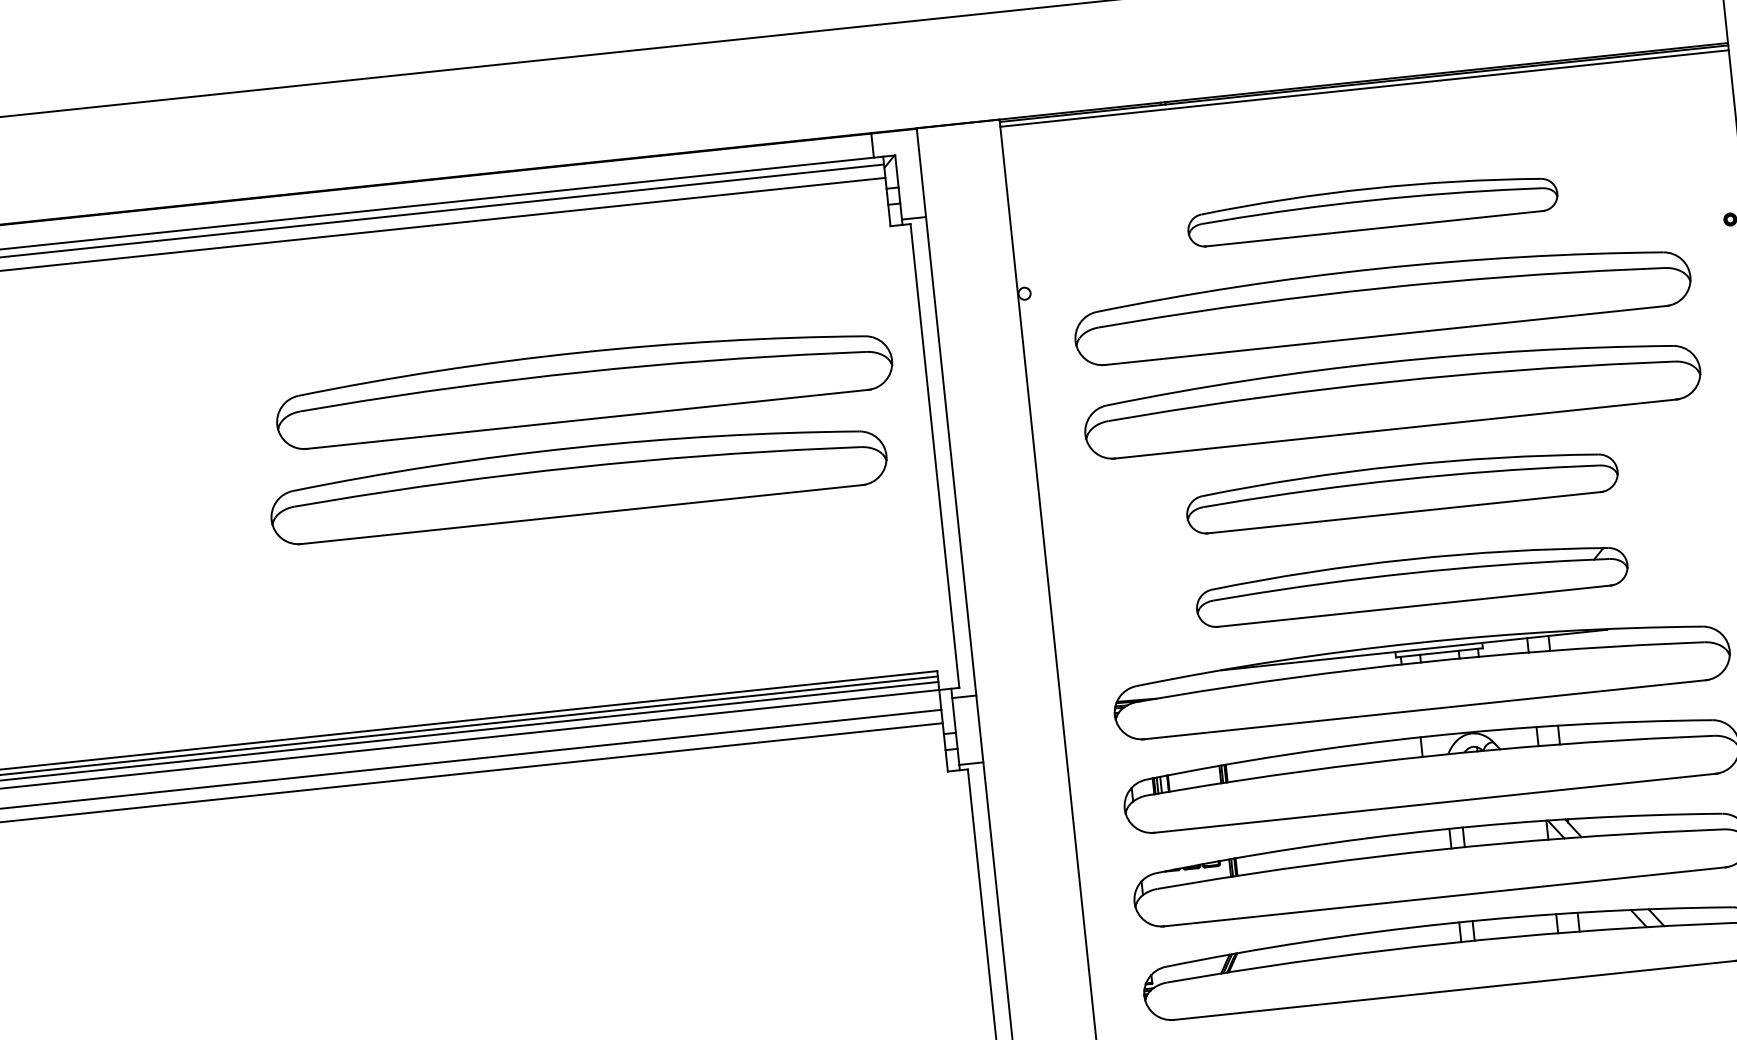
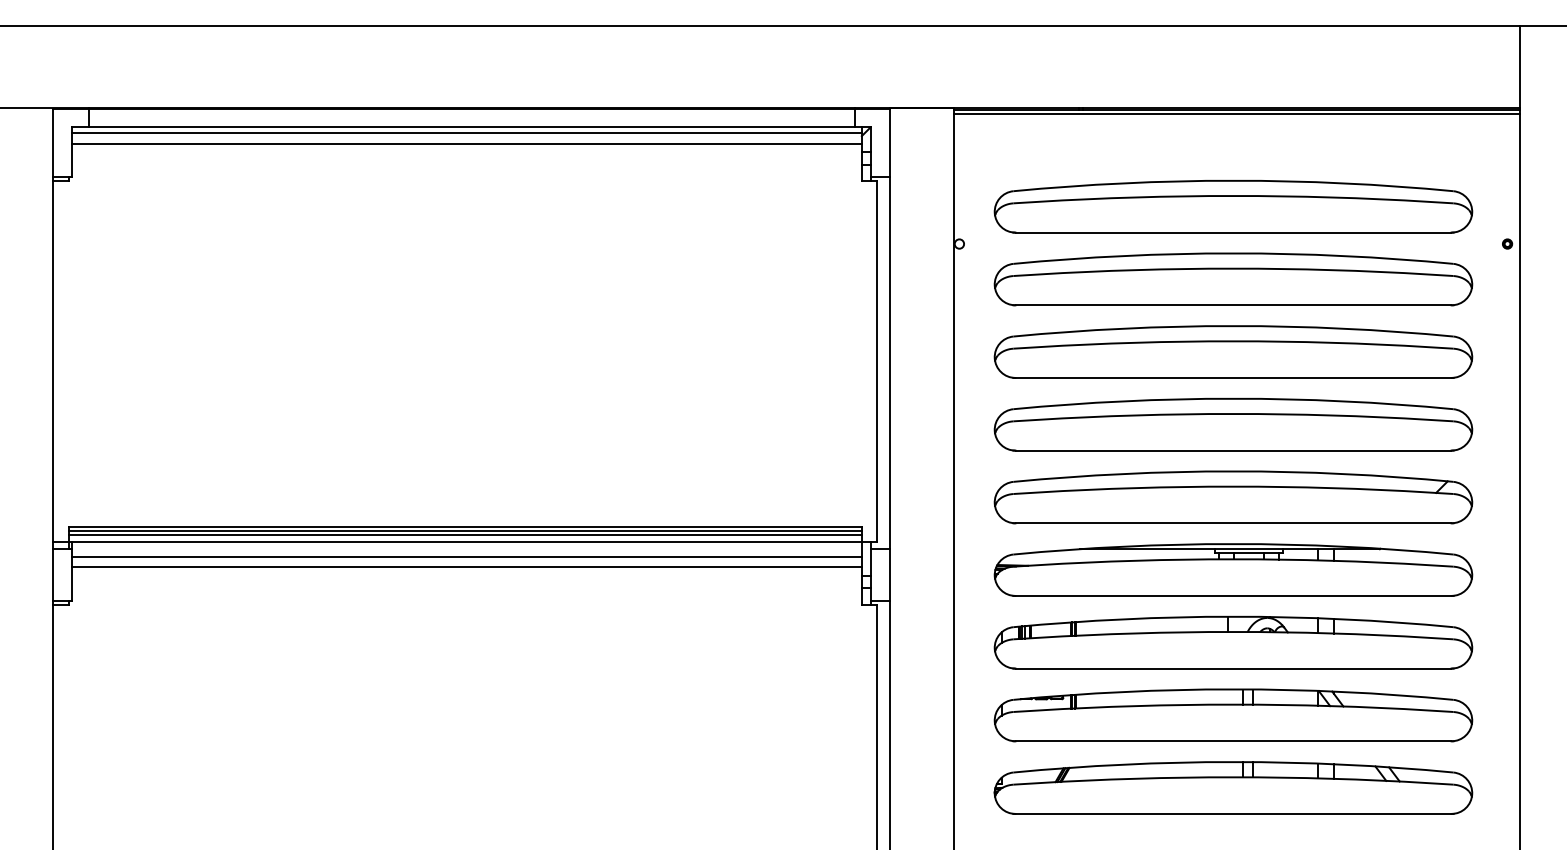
part: (1372, 208) -> (1233, 206), size x1.67
part: (584, 386) -> (613, 279), removed
part: (578, 480) -> (601, 351), removed
part: (1401, 488) -> (1233, 424), size x1.43
part: (1411, 582) -> (1233, 497), size x1.43

